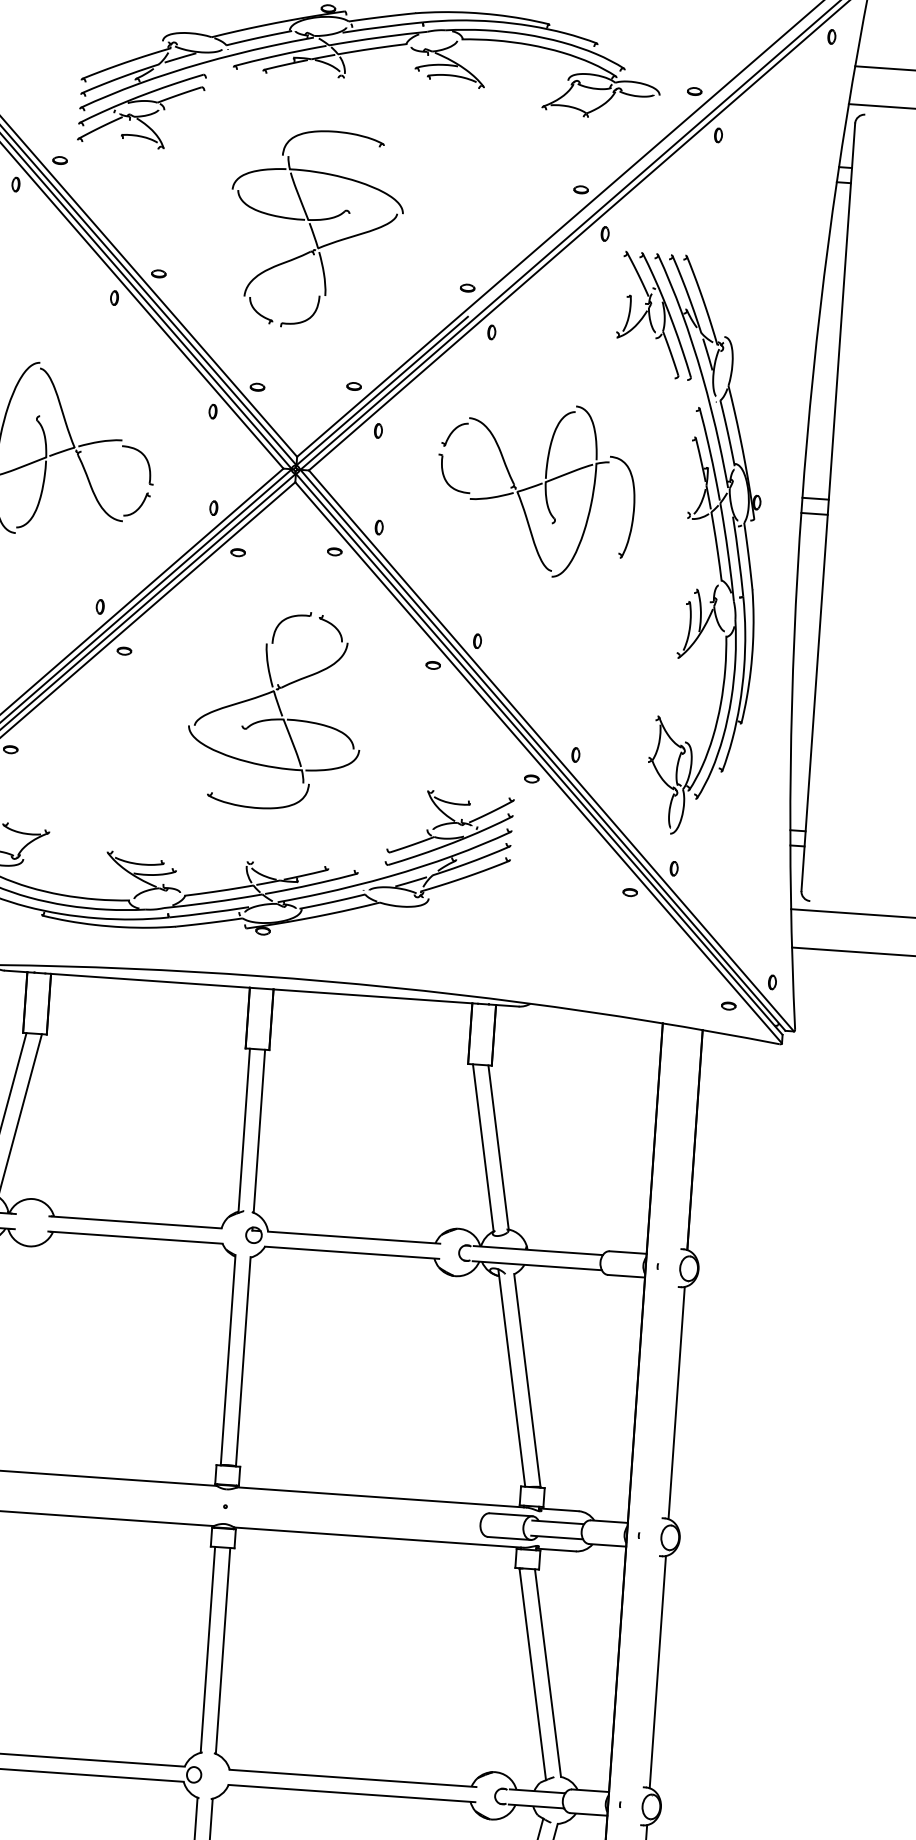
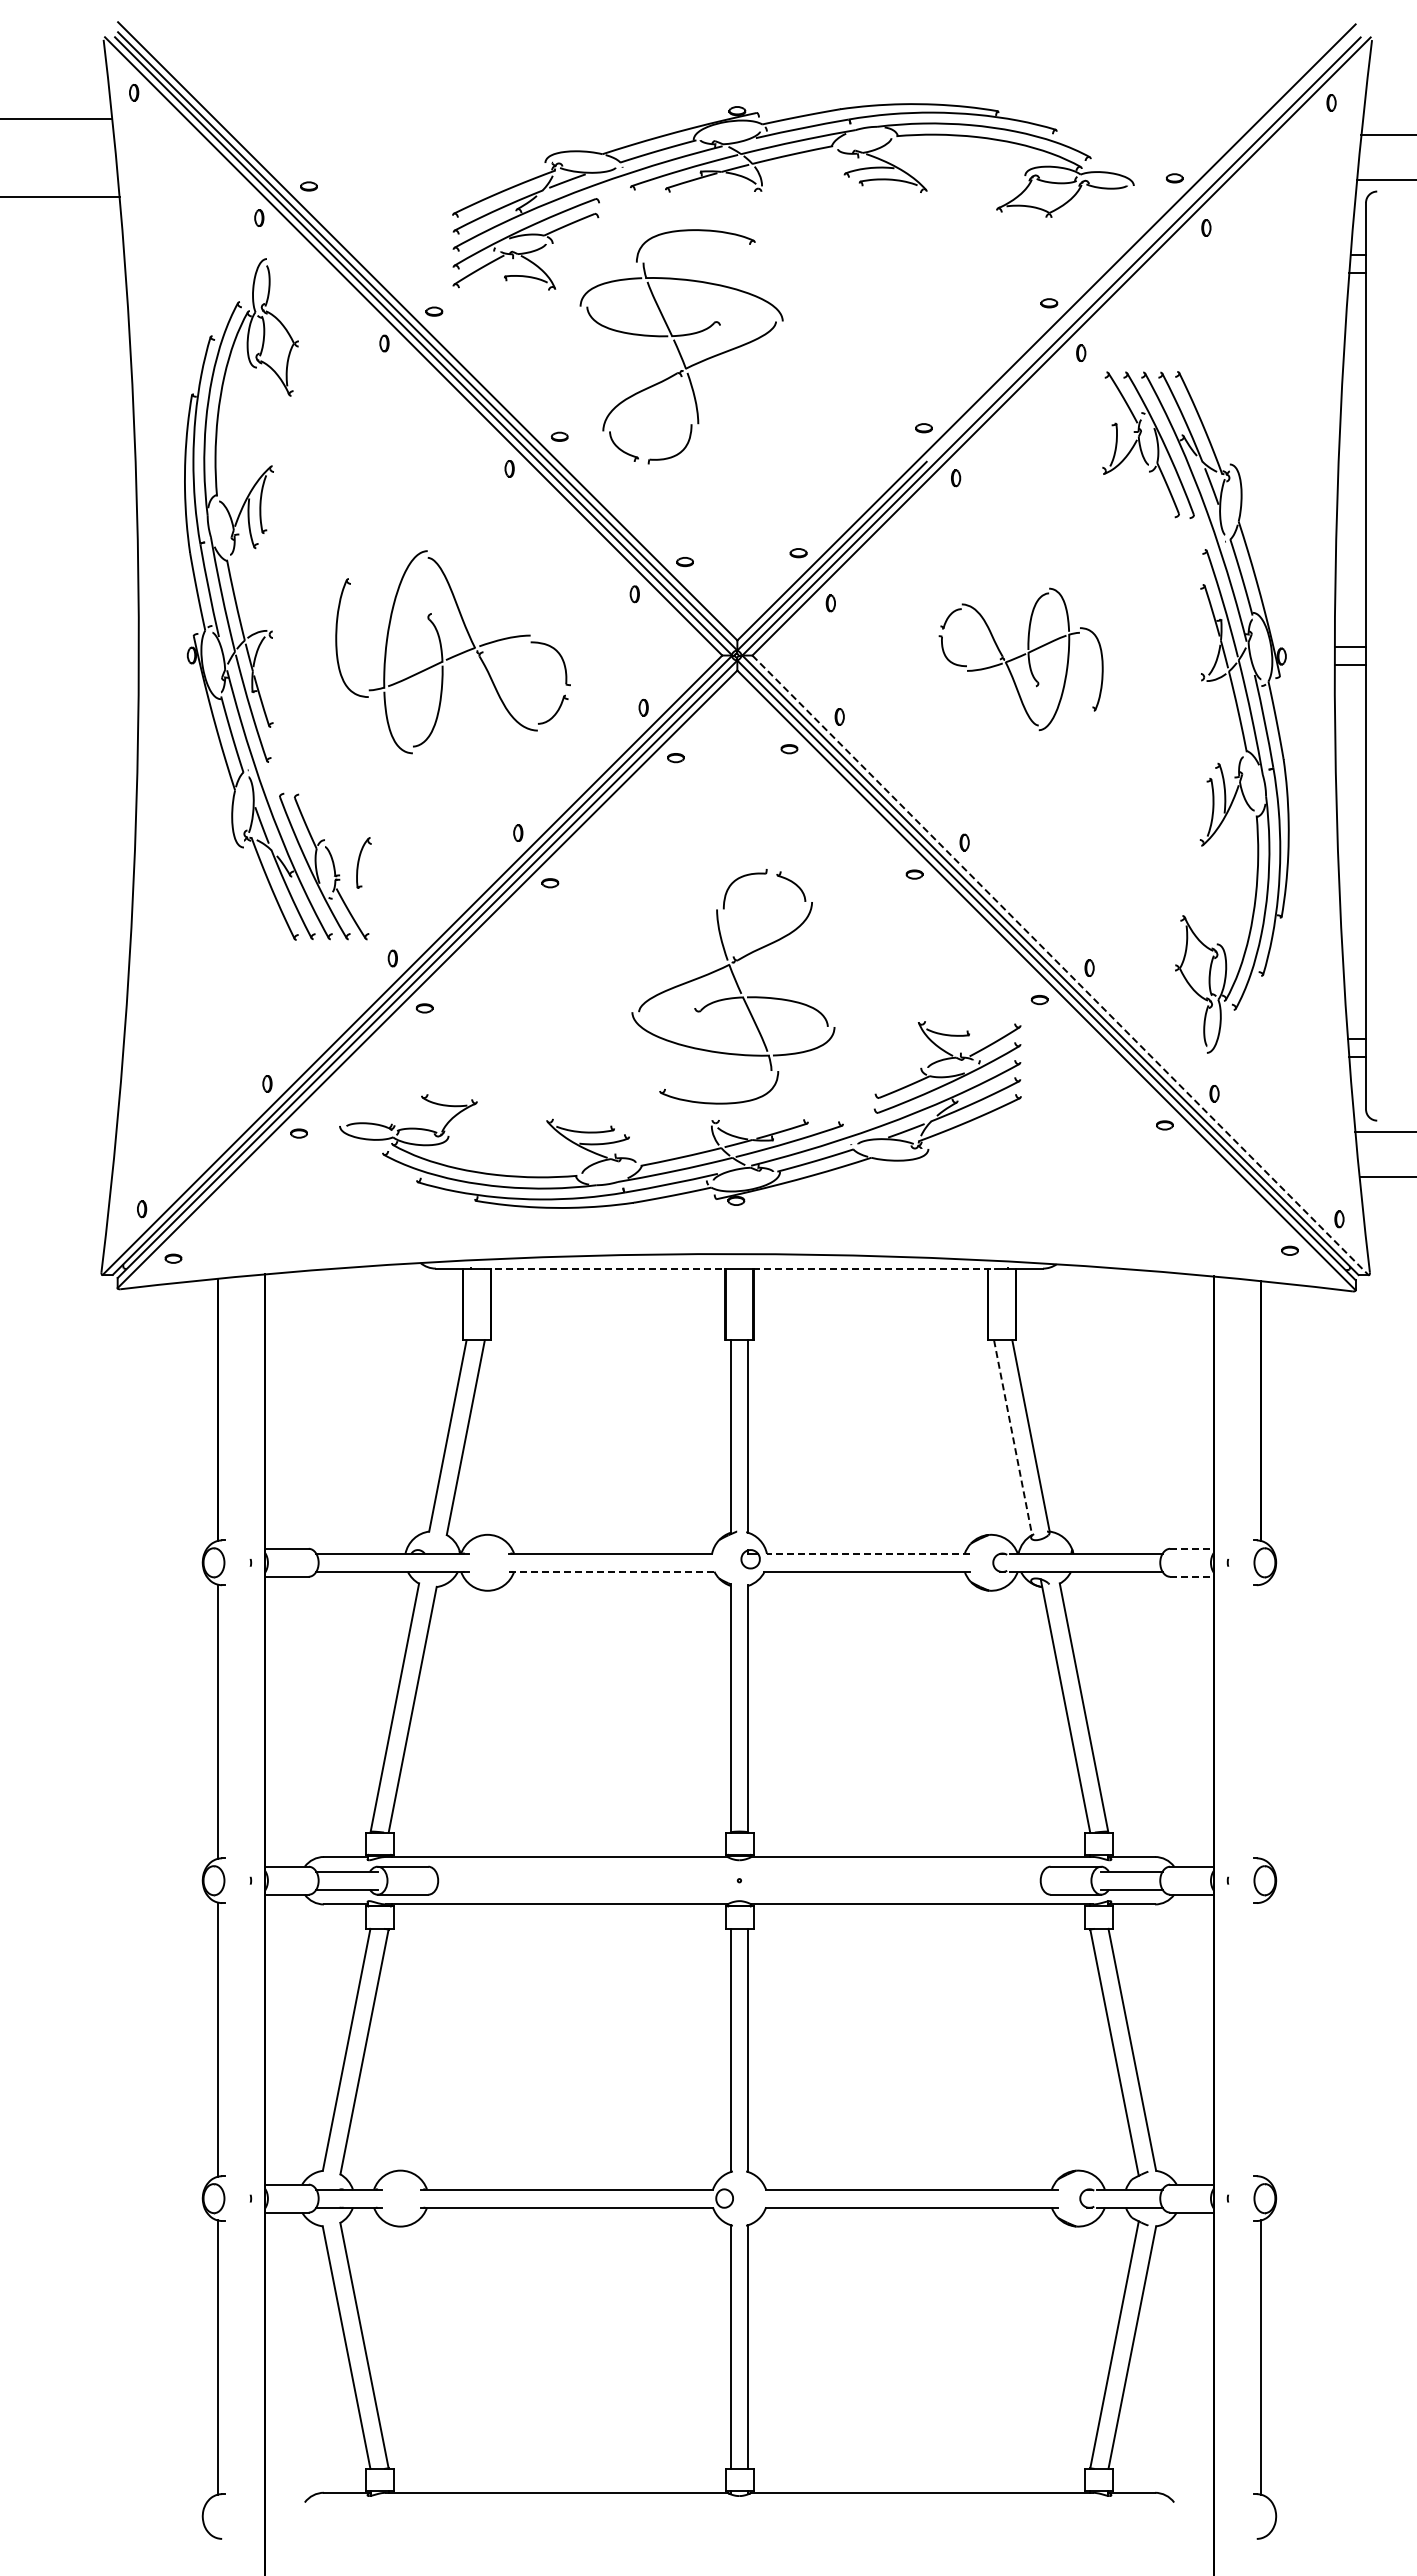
part: (315, 229) -> (681, 346), moved
part: (535, 489) -> (1020, 659), size x0.7
part: (276, 709) -> (733, 986), moved
line: (551, 751) -> (1060, 965), solid -> dashed
line: (147, 980) -> (604, 1268), solid -> dashed
line: (376, 996) -> (874, 1268), solid -> dashed
line: (483, 1148) -> (1013, 1438), solid -> dashed
line: (135, 1237) -> (611, 1571), solid -> dashed
line: (354, 1237) -> (868, 1553), solid -> dashed
line: (628, 1252) -> (1192, 1548), solid -> dashed
line: (626, 1276) -> (1192, 1576), solid -> dashed
line: (676, 1402) -> (1261, 1721), removed
line: (657, 1672) -> (1261, 2039), removed

